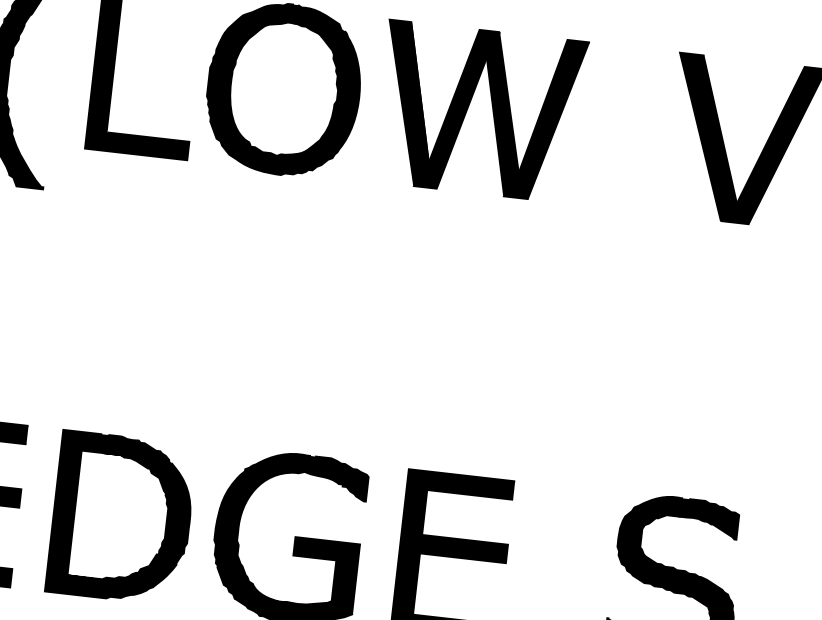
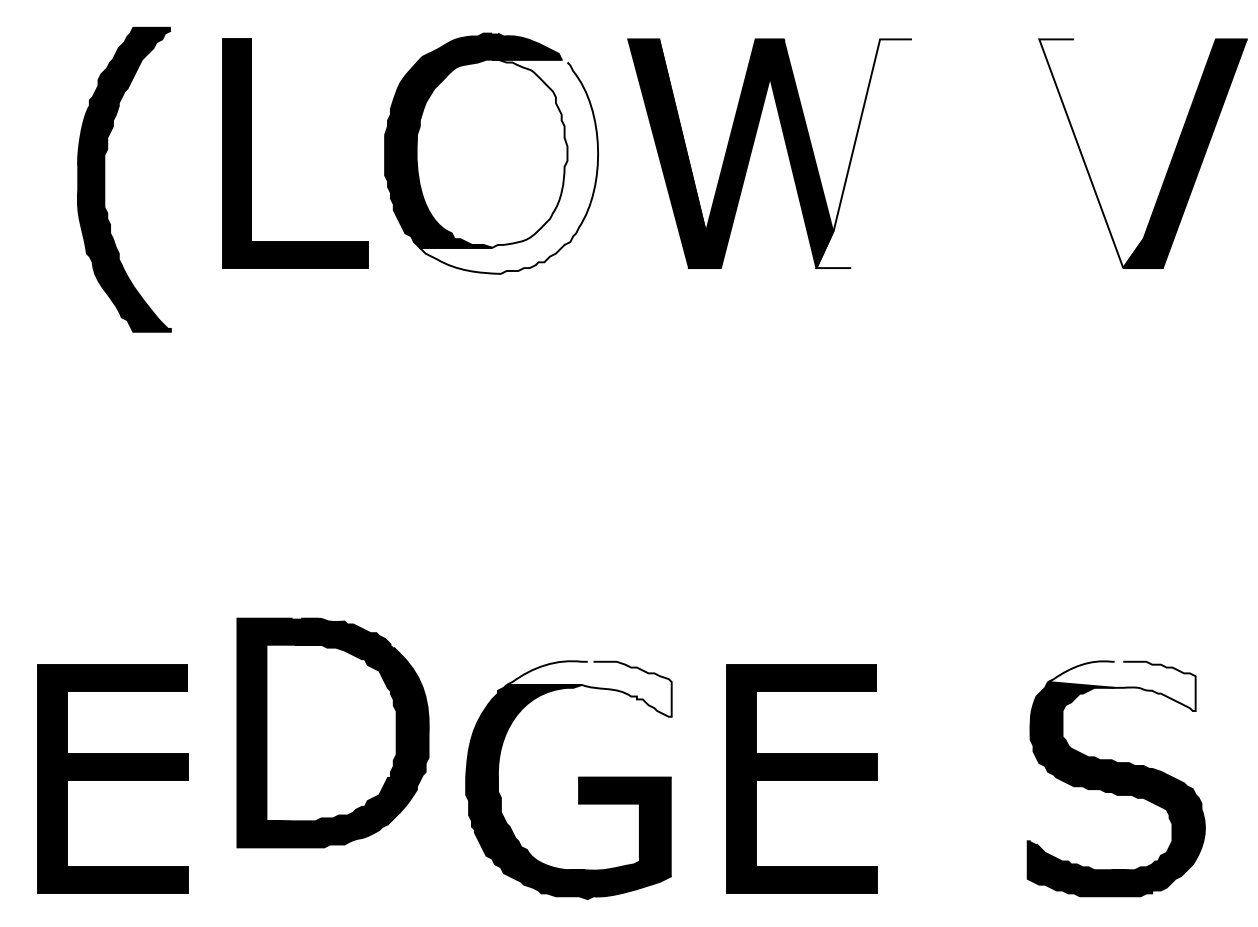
fill: (294, 99) -> (508, 166), removed
fill: (546, 119) -> (863, 153), removed
fill: (707, 137) -> (1091, 153), removed
fill: (309, 474) -> (588, 688), removed
fill: (685, 516) -> (1121, 686), removed
part: (121, 517) -> (332, 732), moved

